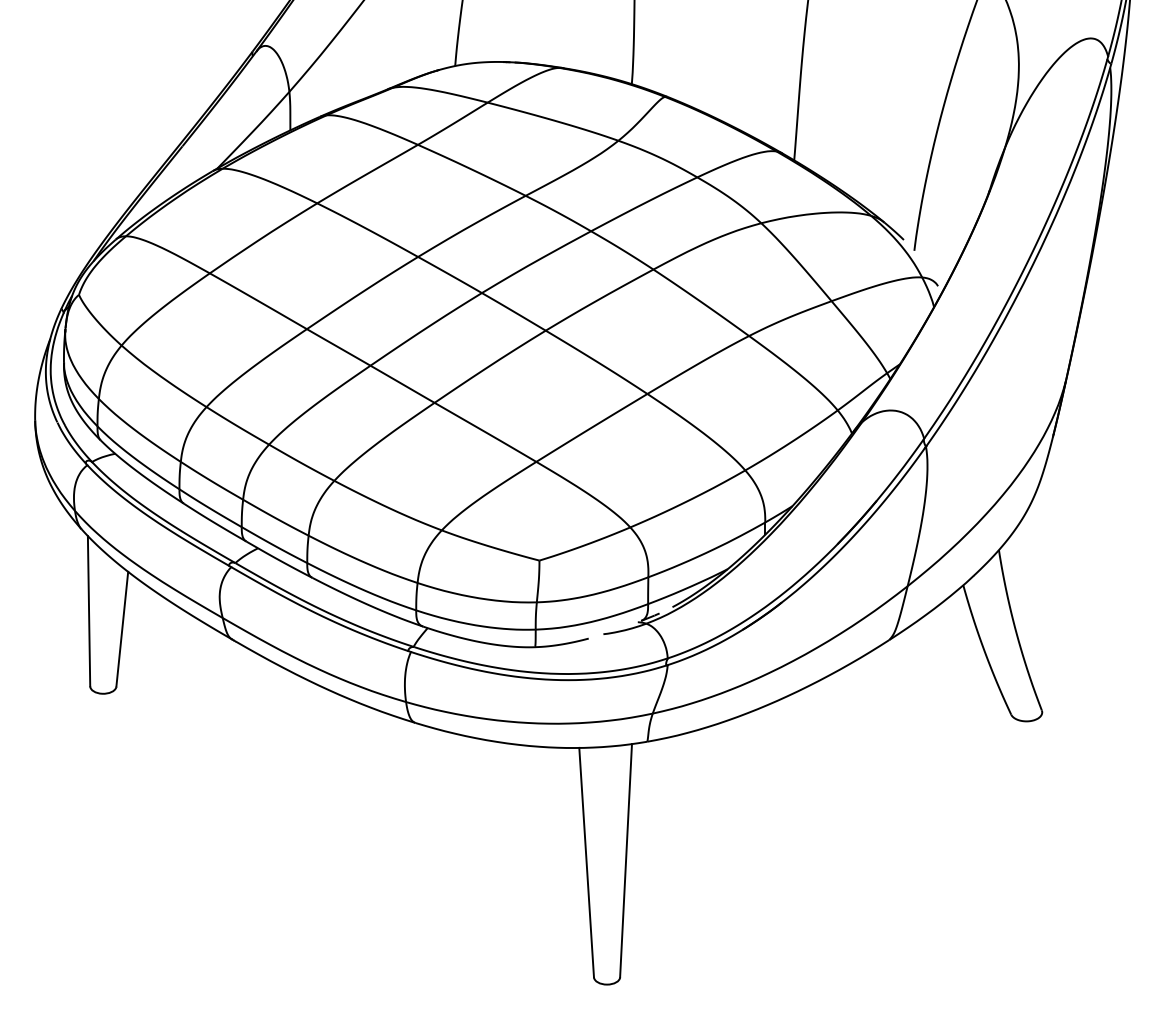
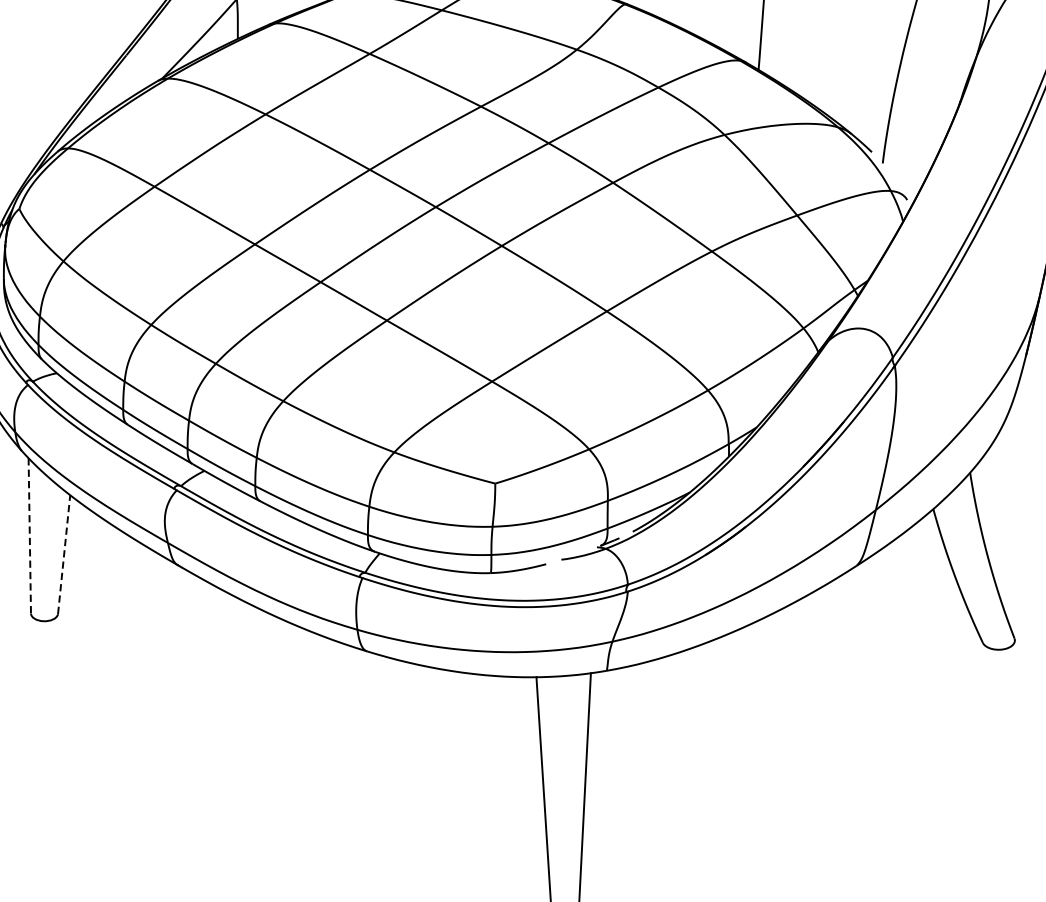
line: (89, 611) -> (30, 536), solid -> dashed
line: (122, 629) -> (64, 554), solid -> dashed

